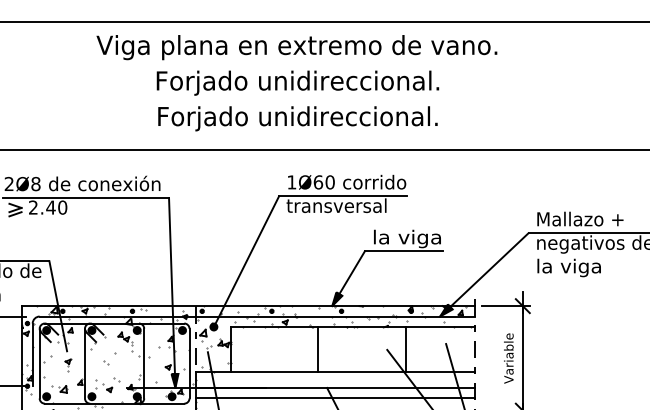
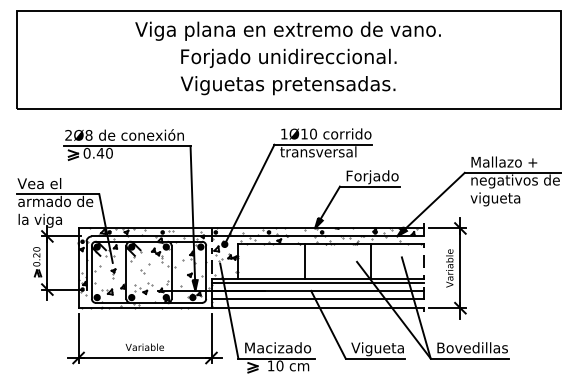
text: (293, 118) -> (285, 85), Forjado unidireccional. -> Viguetas pretensadas.
text: (318, 181) -> (304, 133), 1Ø60 -> 1Ø10
text: (32, 207) -> (86, 153), 2.40 -> 0.40
text: (407, 239) -> (372, 177), la viga -> Forjado
text: (568, 268) -> (495, 199), la viga -> vigueta
line: (335, 376) -> (317, 282), added

